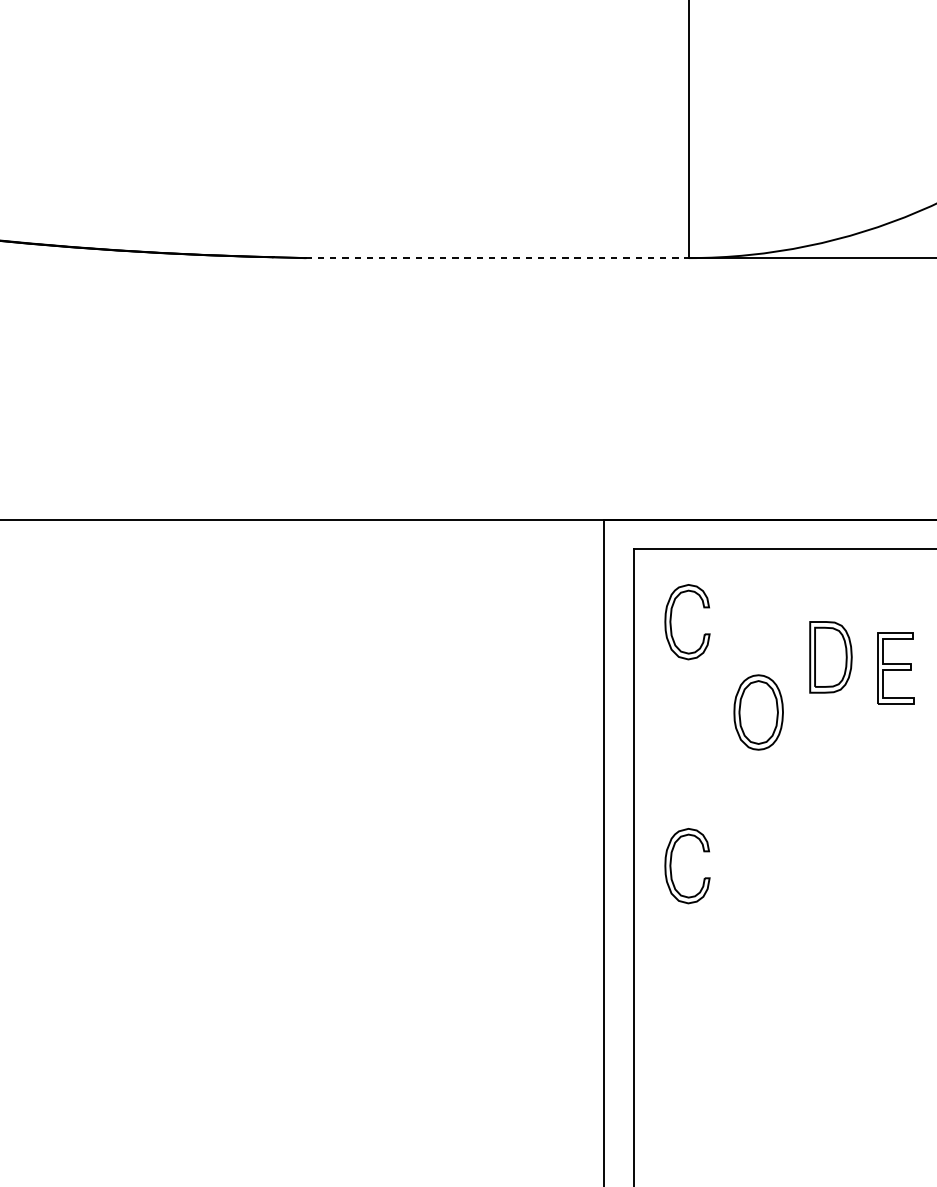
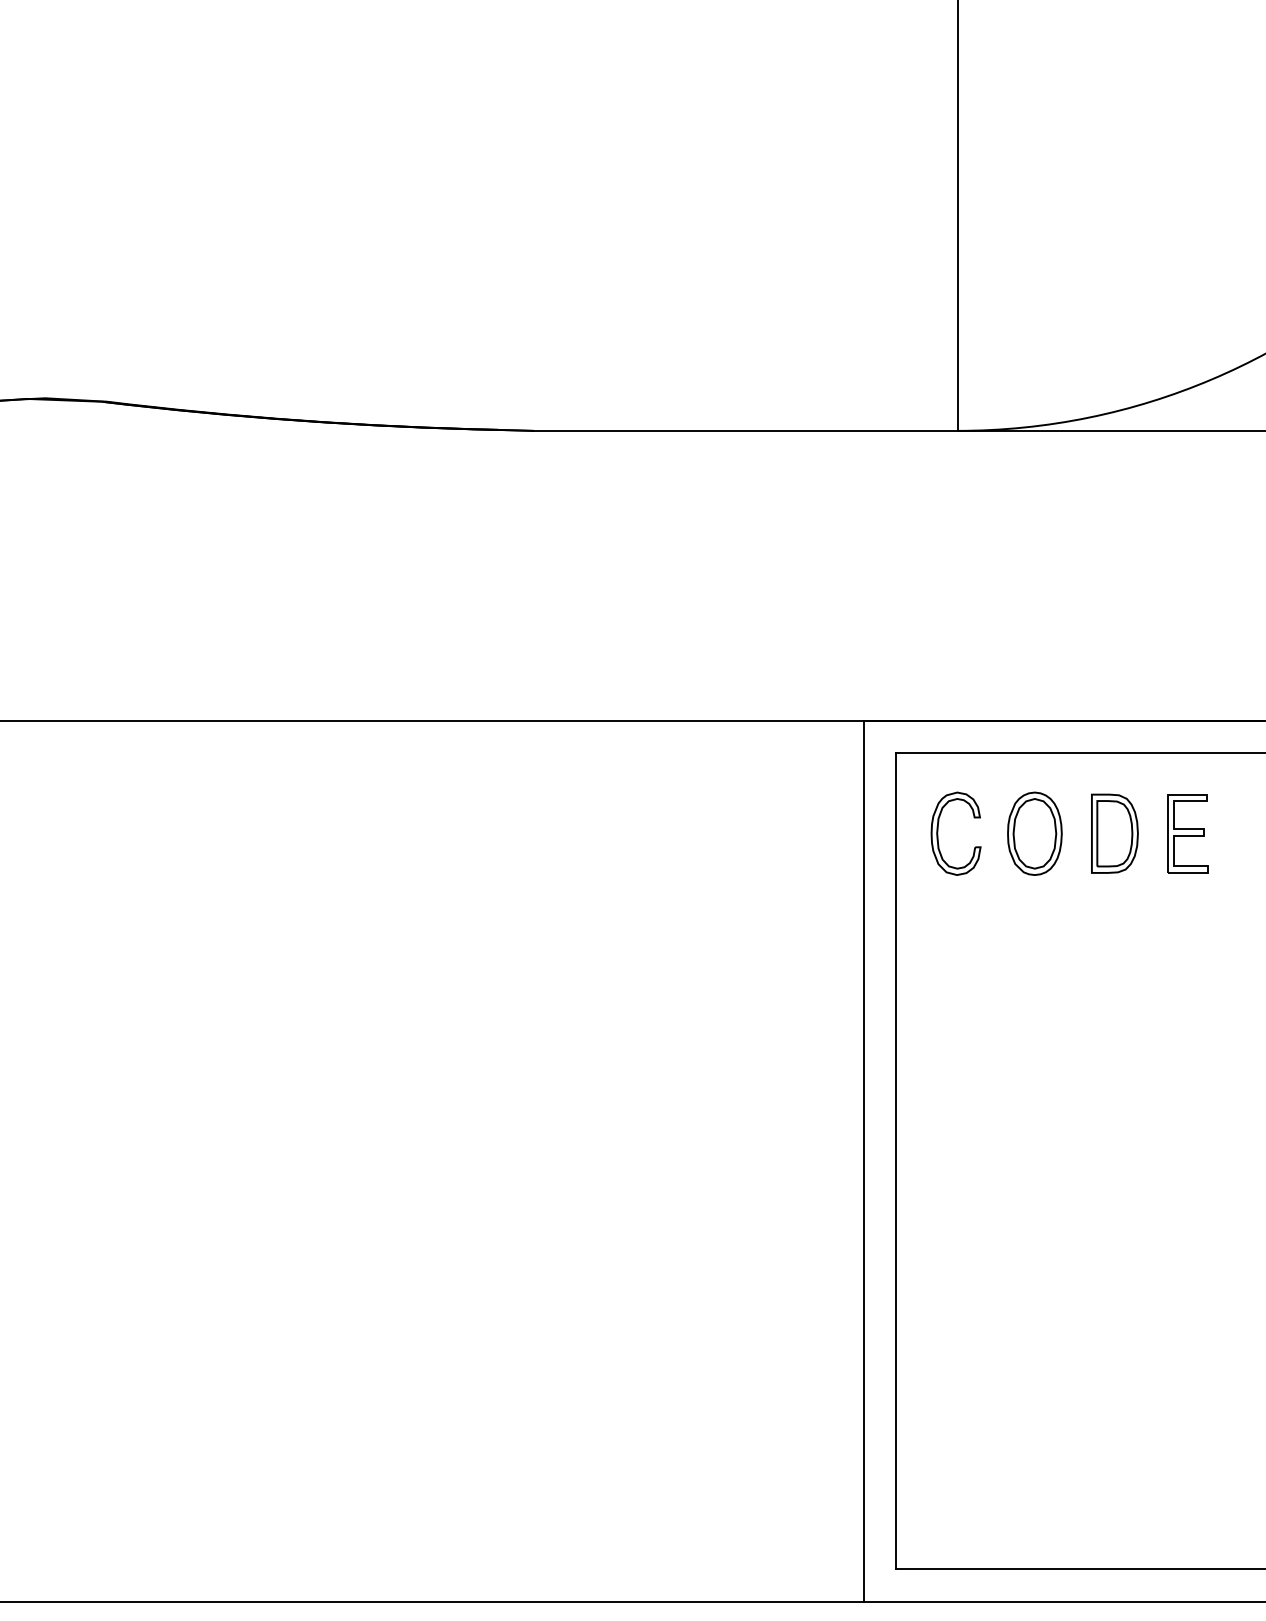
line: (498, 257) -> (746, 430), dashed -> solid
part: (830, 657) -> (1114, 833), moved
part: (895, 667) -> (1187, 833), moved
part: (758, 712) -> (1034, 833), moved
part: (671, 865) -> (938, 1103), removed

